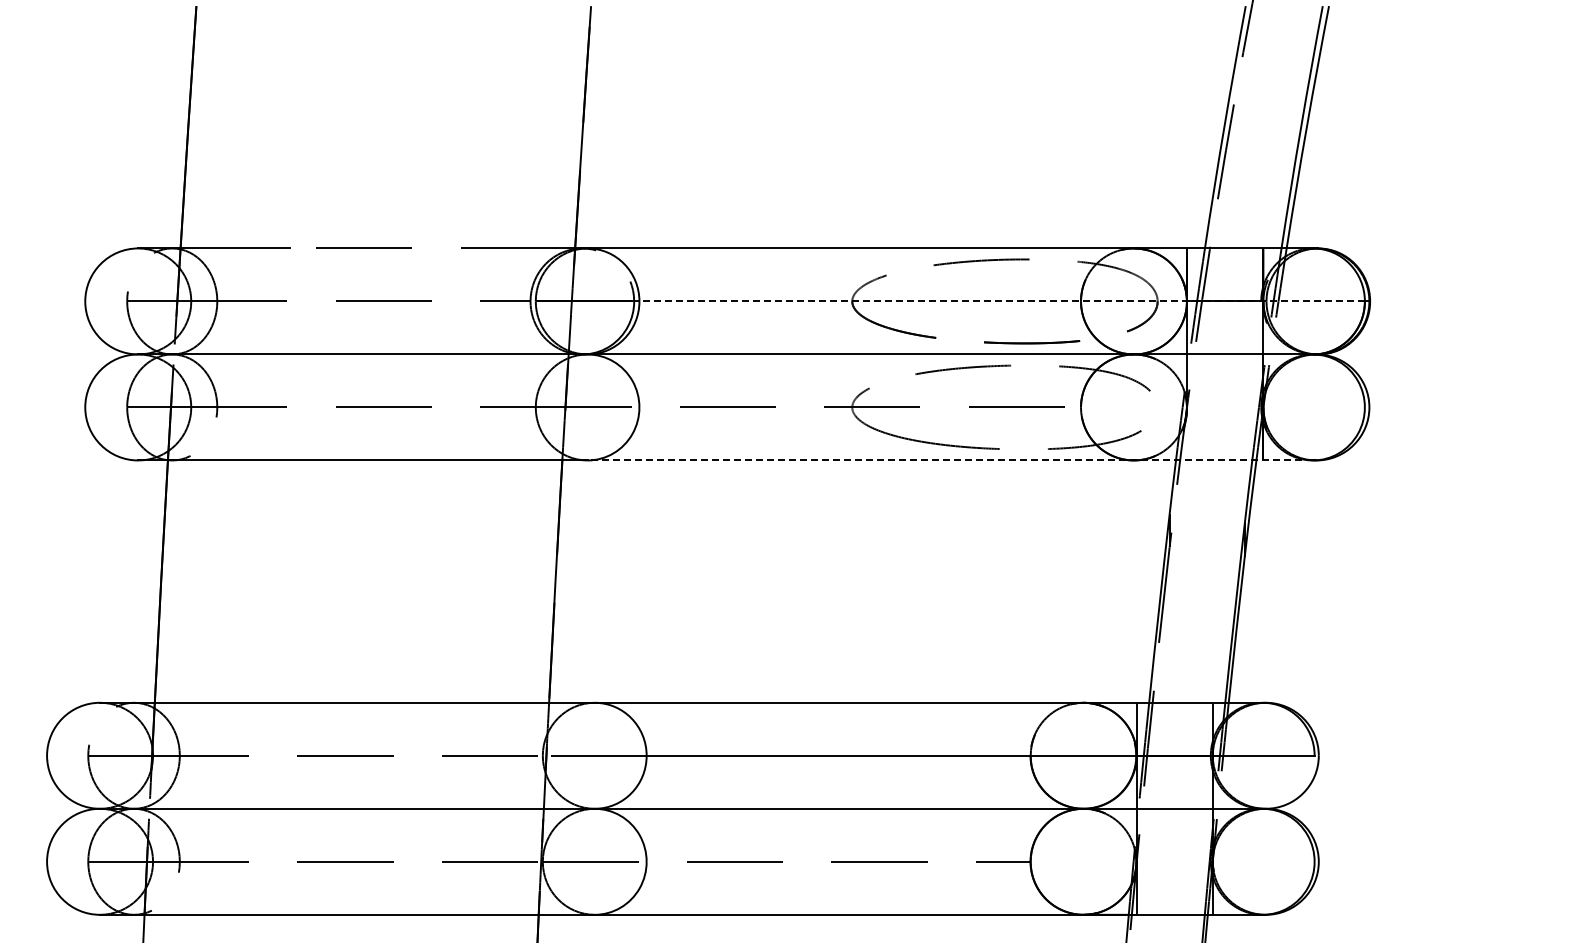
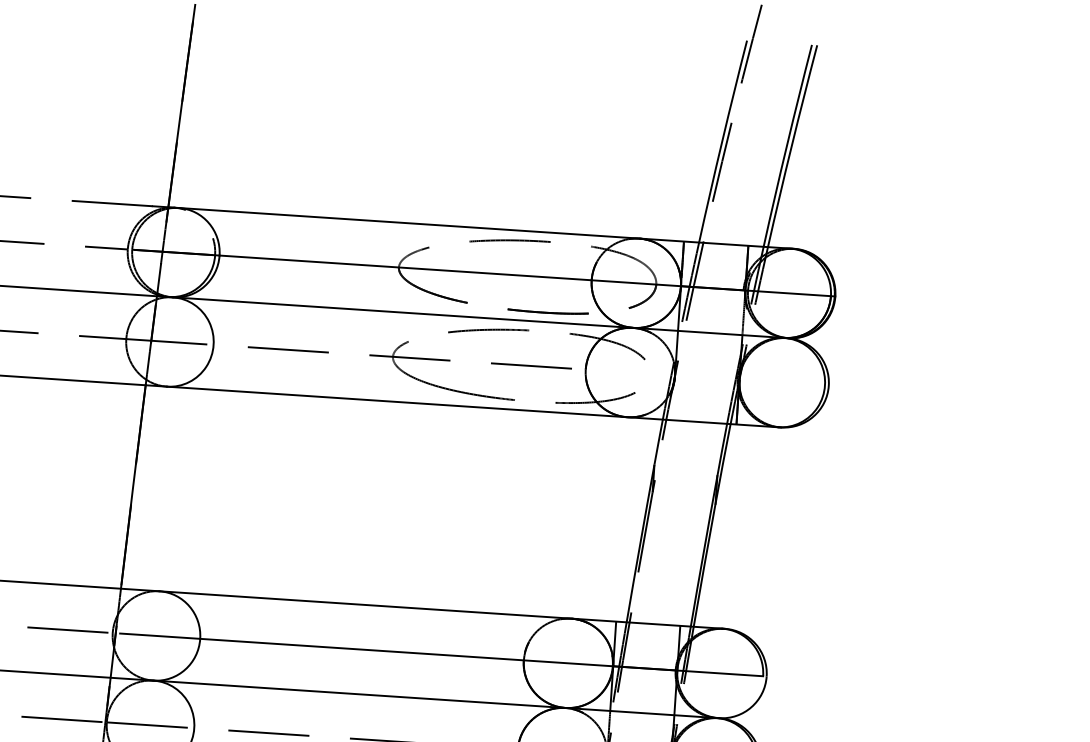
line: (1002, 301) -> (525, 275), dashed -> solid
line: (950, 460) -> (472, 407), dashed -> solid

